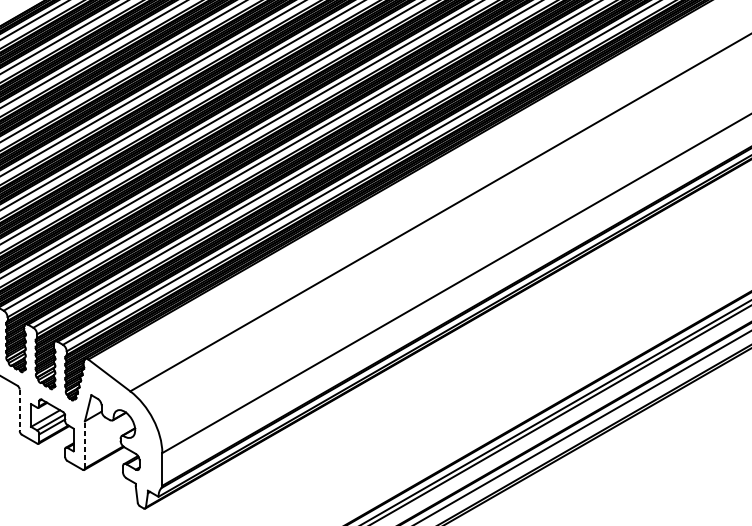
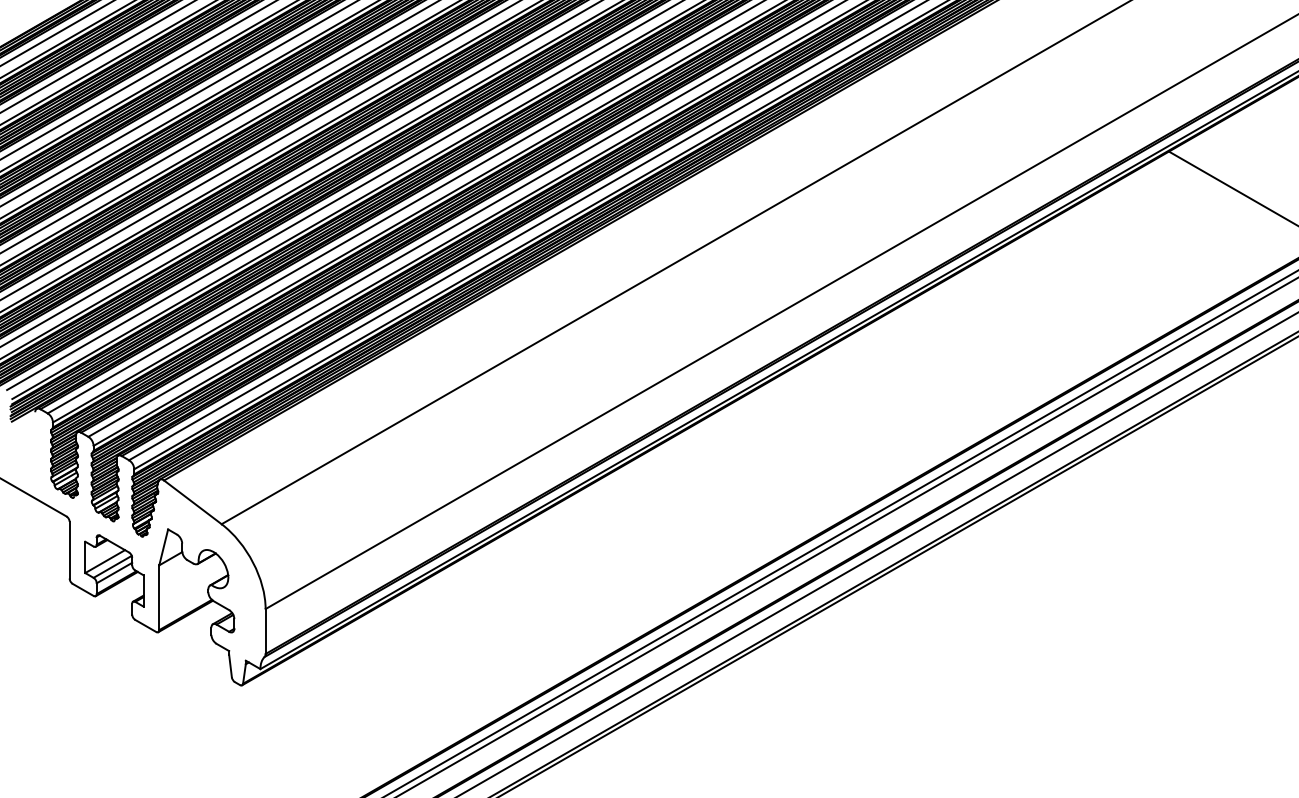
line: (19, 410) -> (69, 550), dashed -> solid
line: (85, 444) -> (159, 597), dashed -> solid

